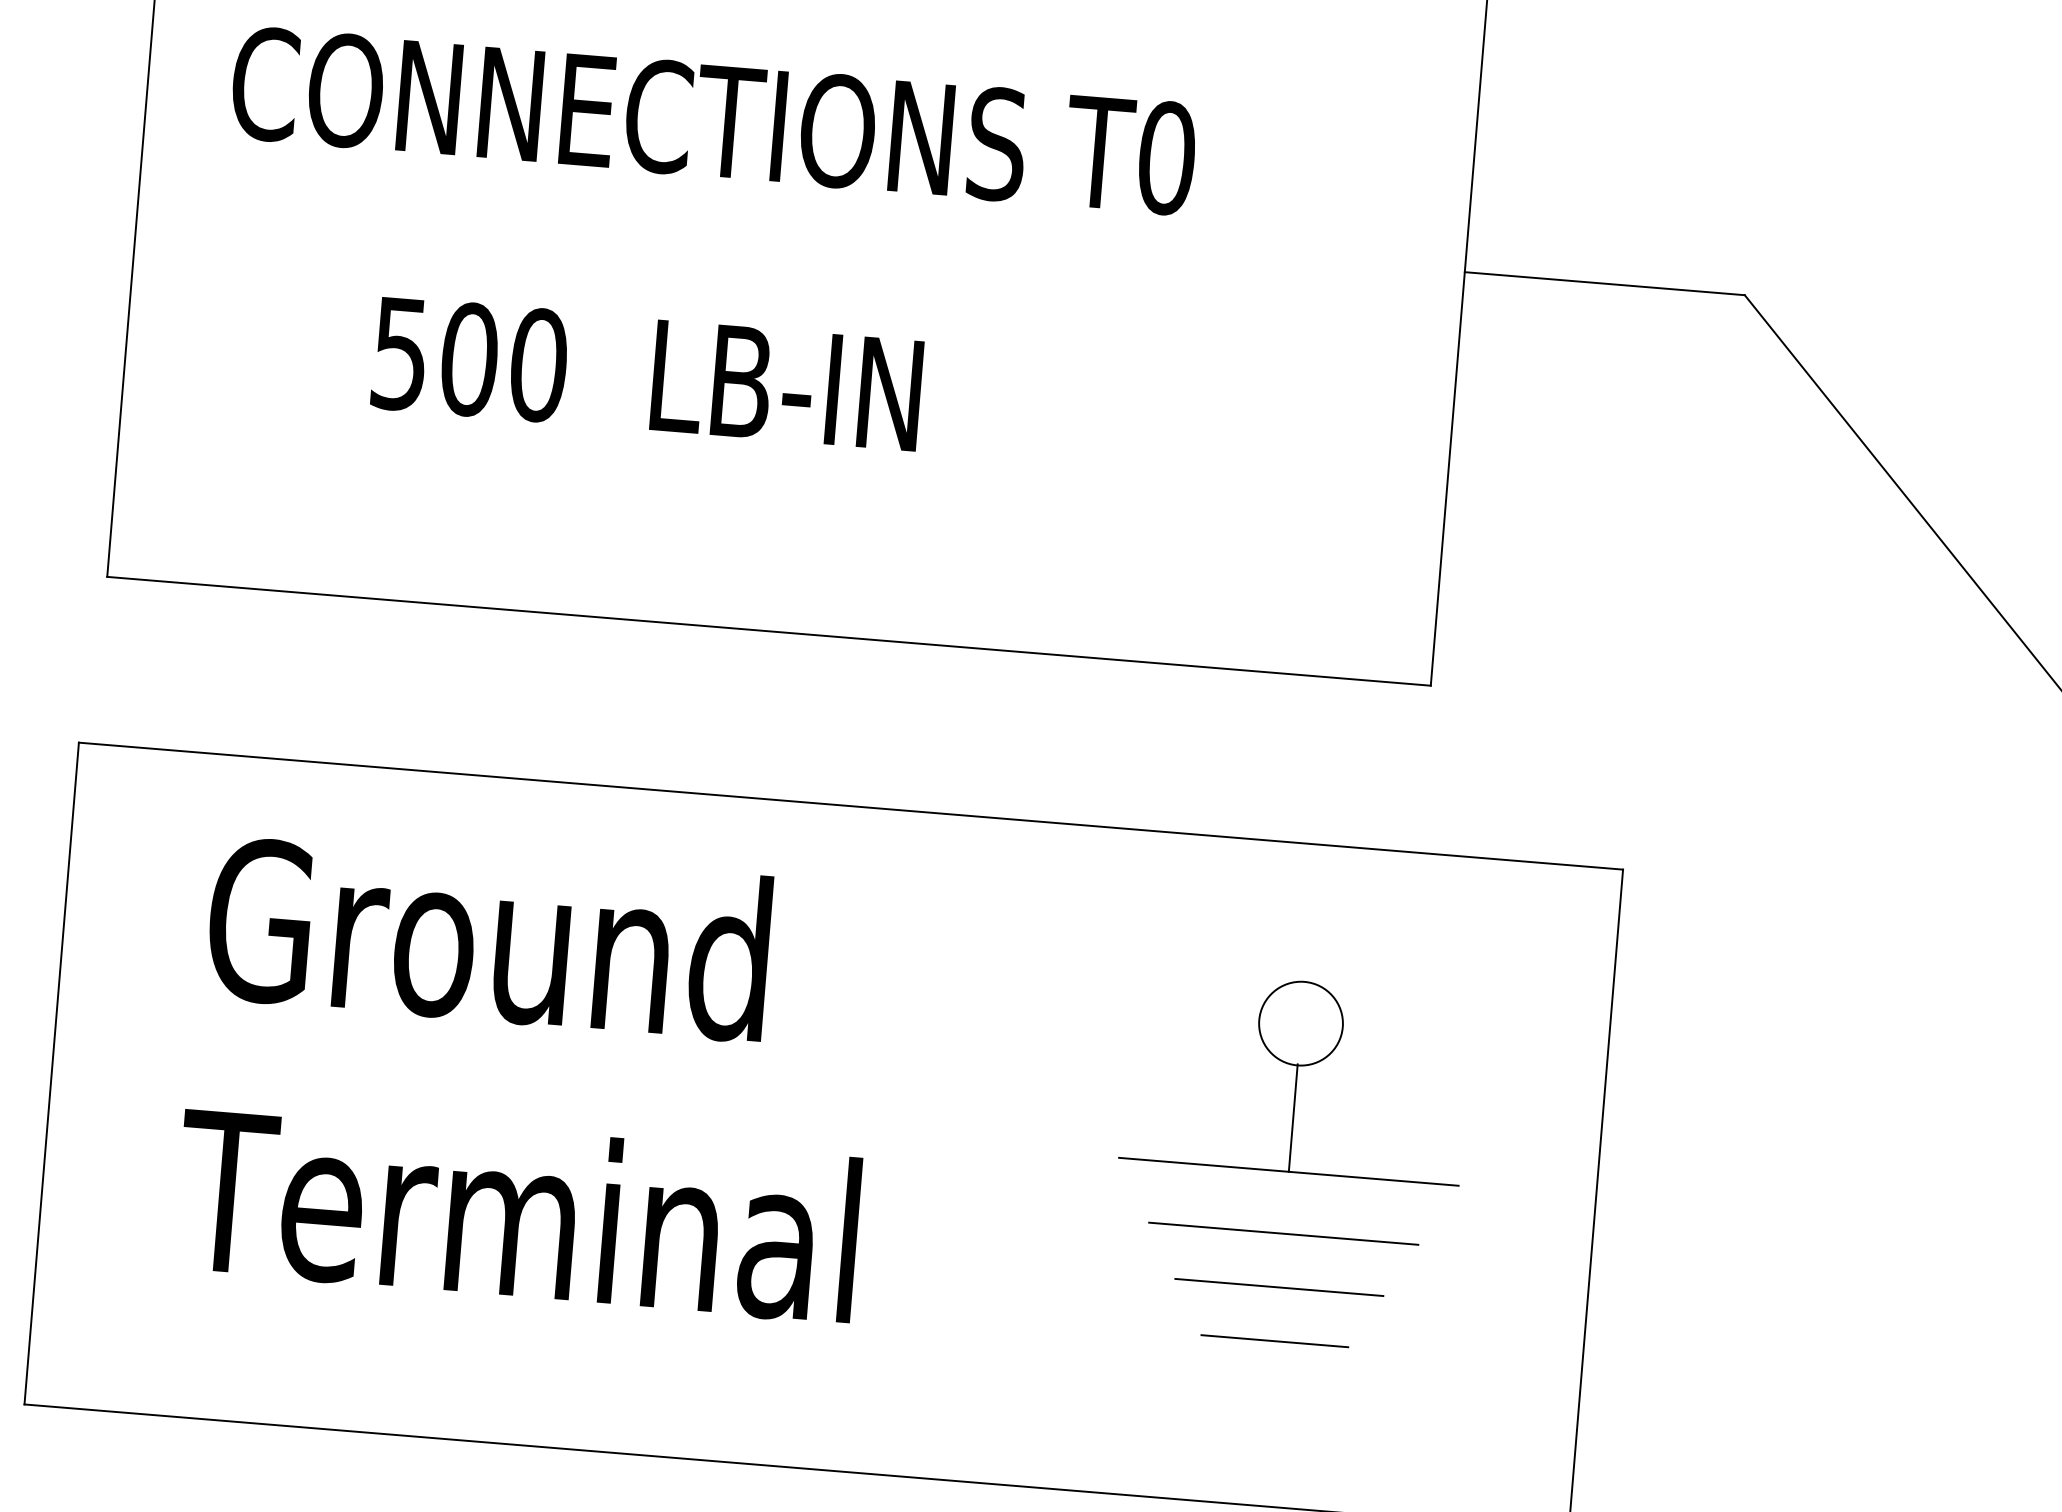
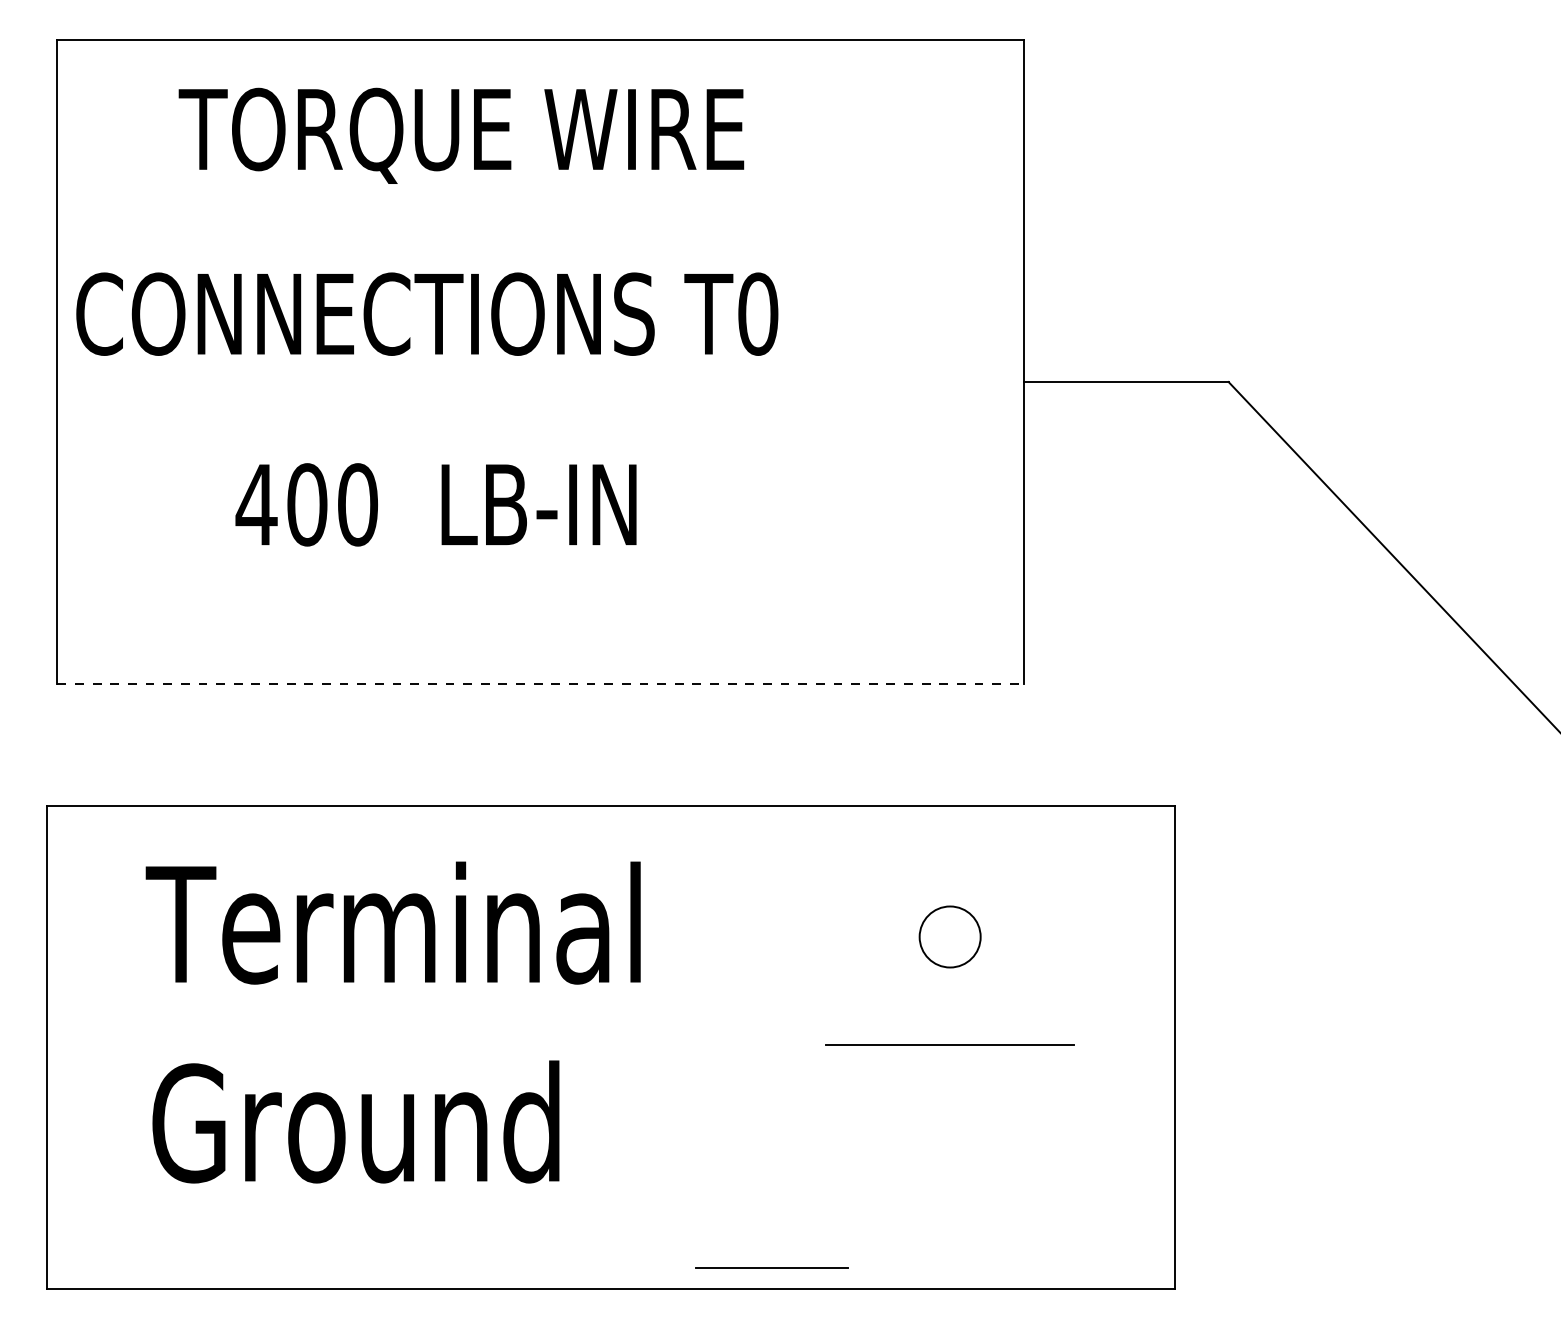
text: (714, 120) -> (427, 313), moved
text: (399, 354) -> (256, 505), 500 -> 400
line: (769, 631) -> (541, 684), solid -> dashed
text: (539, 941) -> (392, 922), Ground -> Terminal
line: (1293, 1117) -> (950, 1005), removed
text: (516, 1213) -> (392, 1121), Terminal -> Ground
line: (1282, 1233) -> (949, 1090), removed
line: (1278, 1287) -> (771, 1267), moved
line: (1274, 1340) -> (949, 1168), removed

